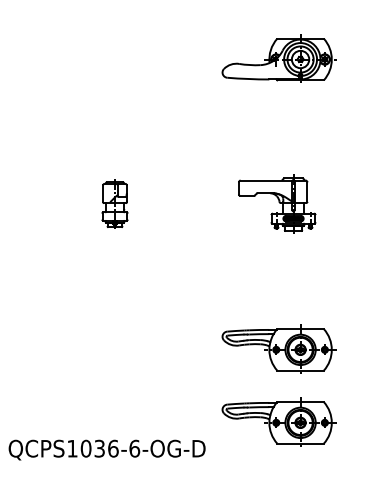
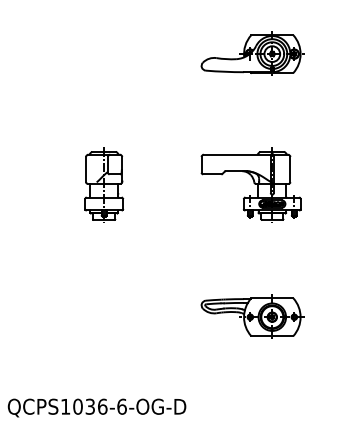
part: (114, 203) -> (103, 184), size x1.67
part: (276, 203) -> (250, 184), size x1.43
part: (278, 421) -> (252, 382), removed

